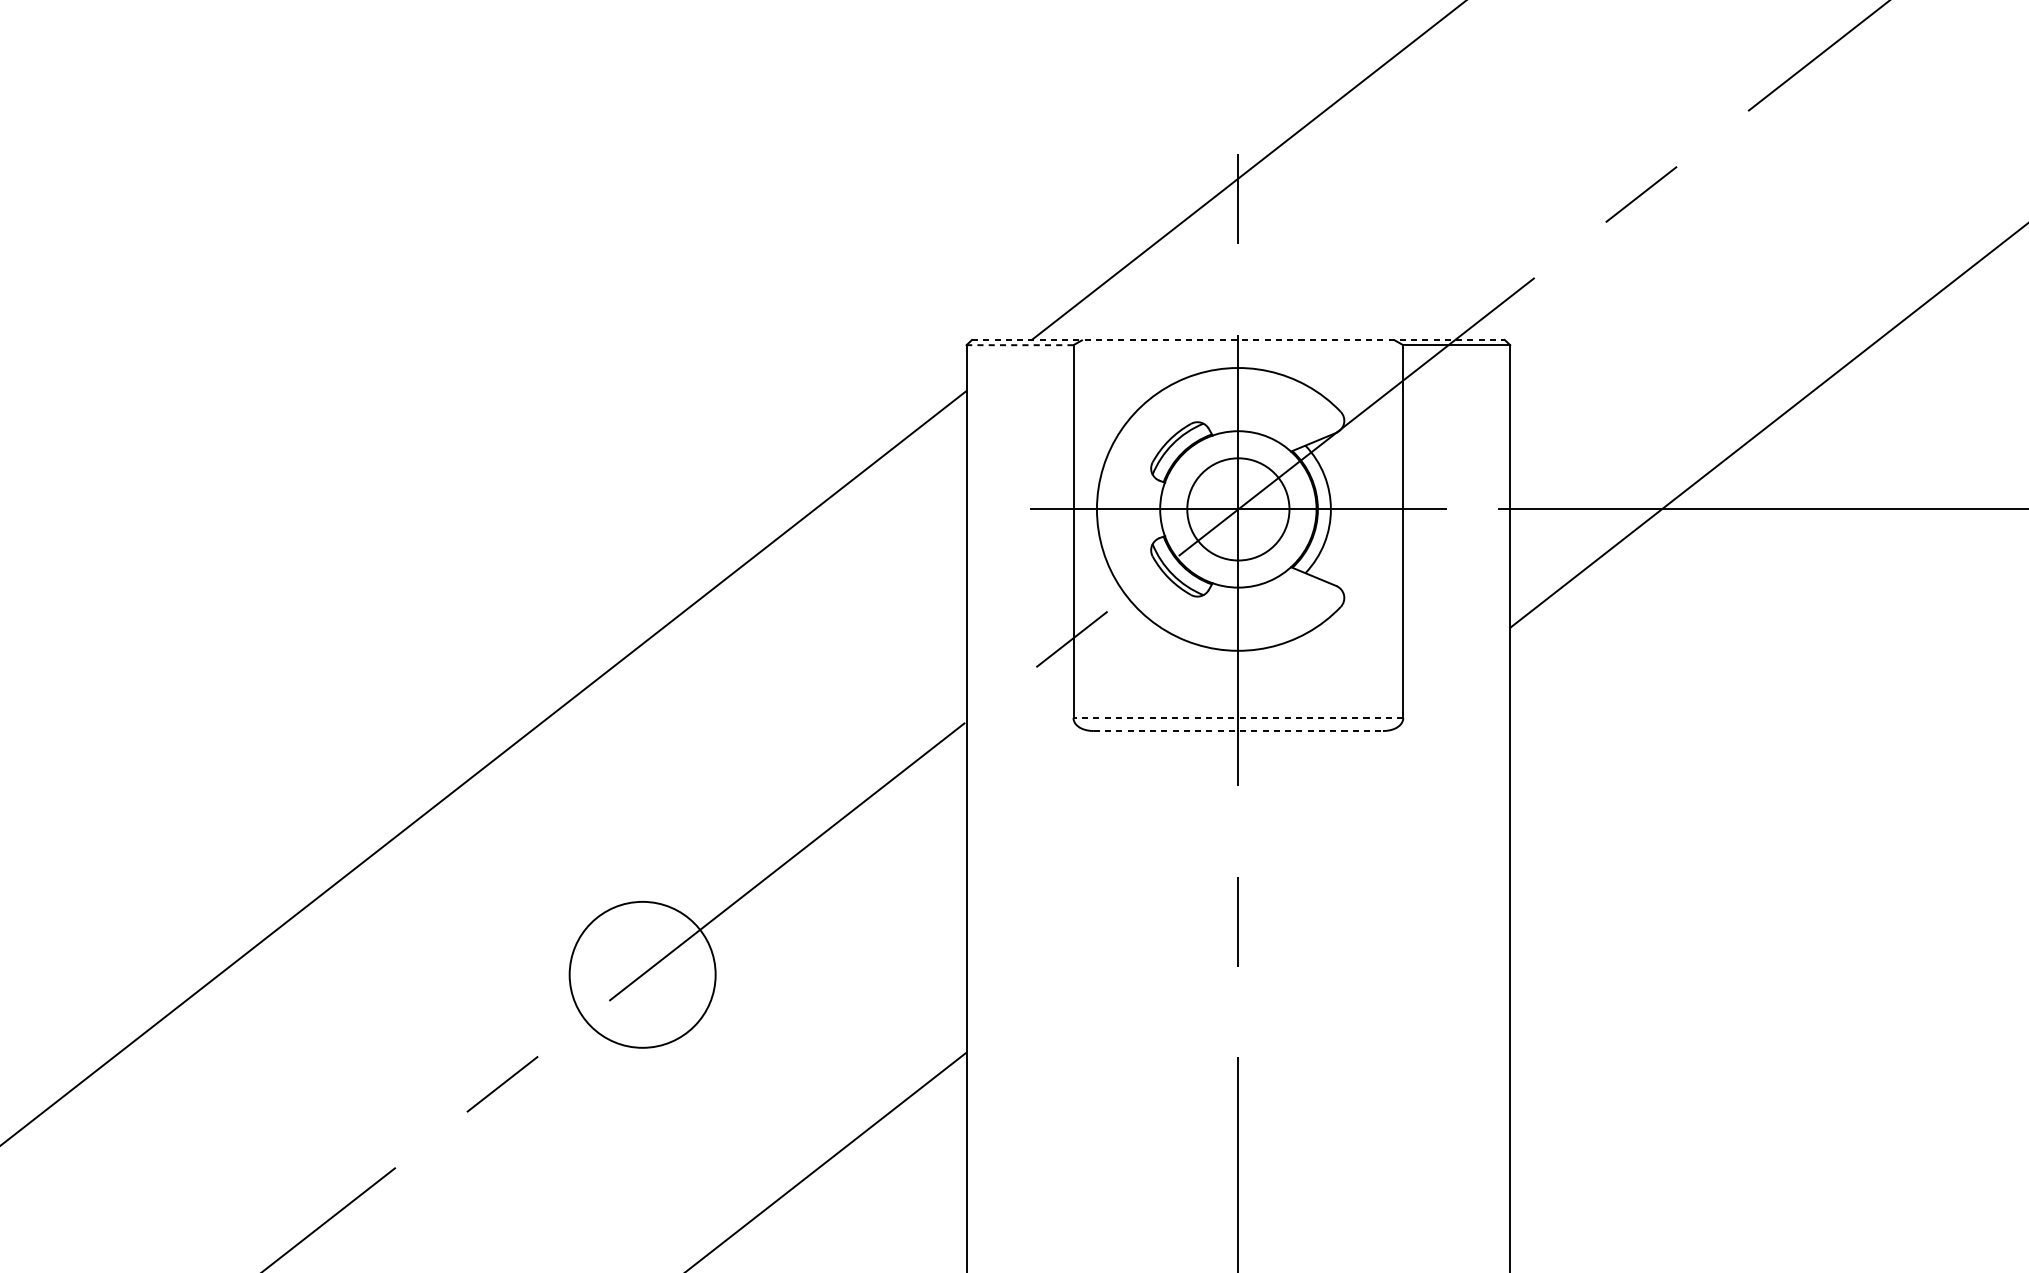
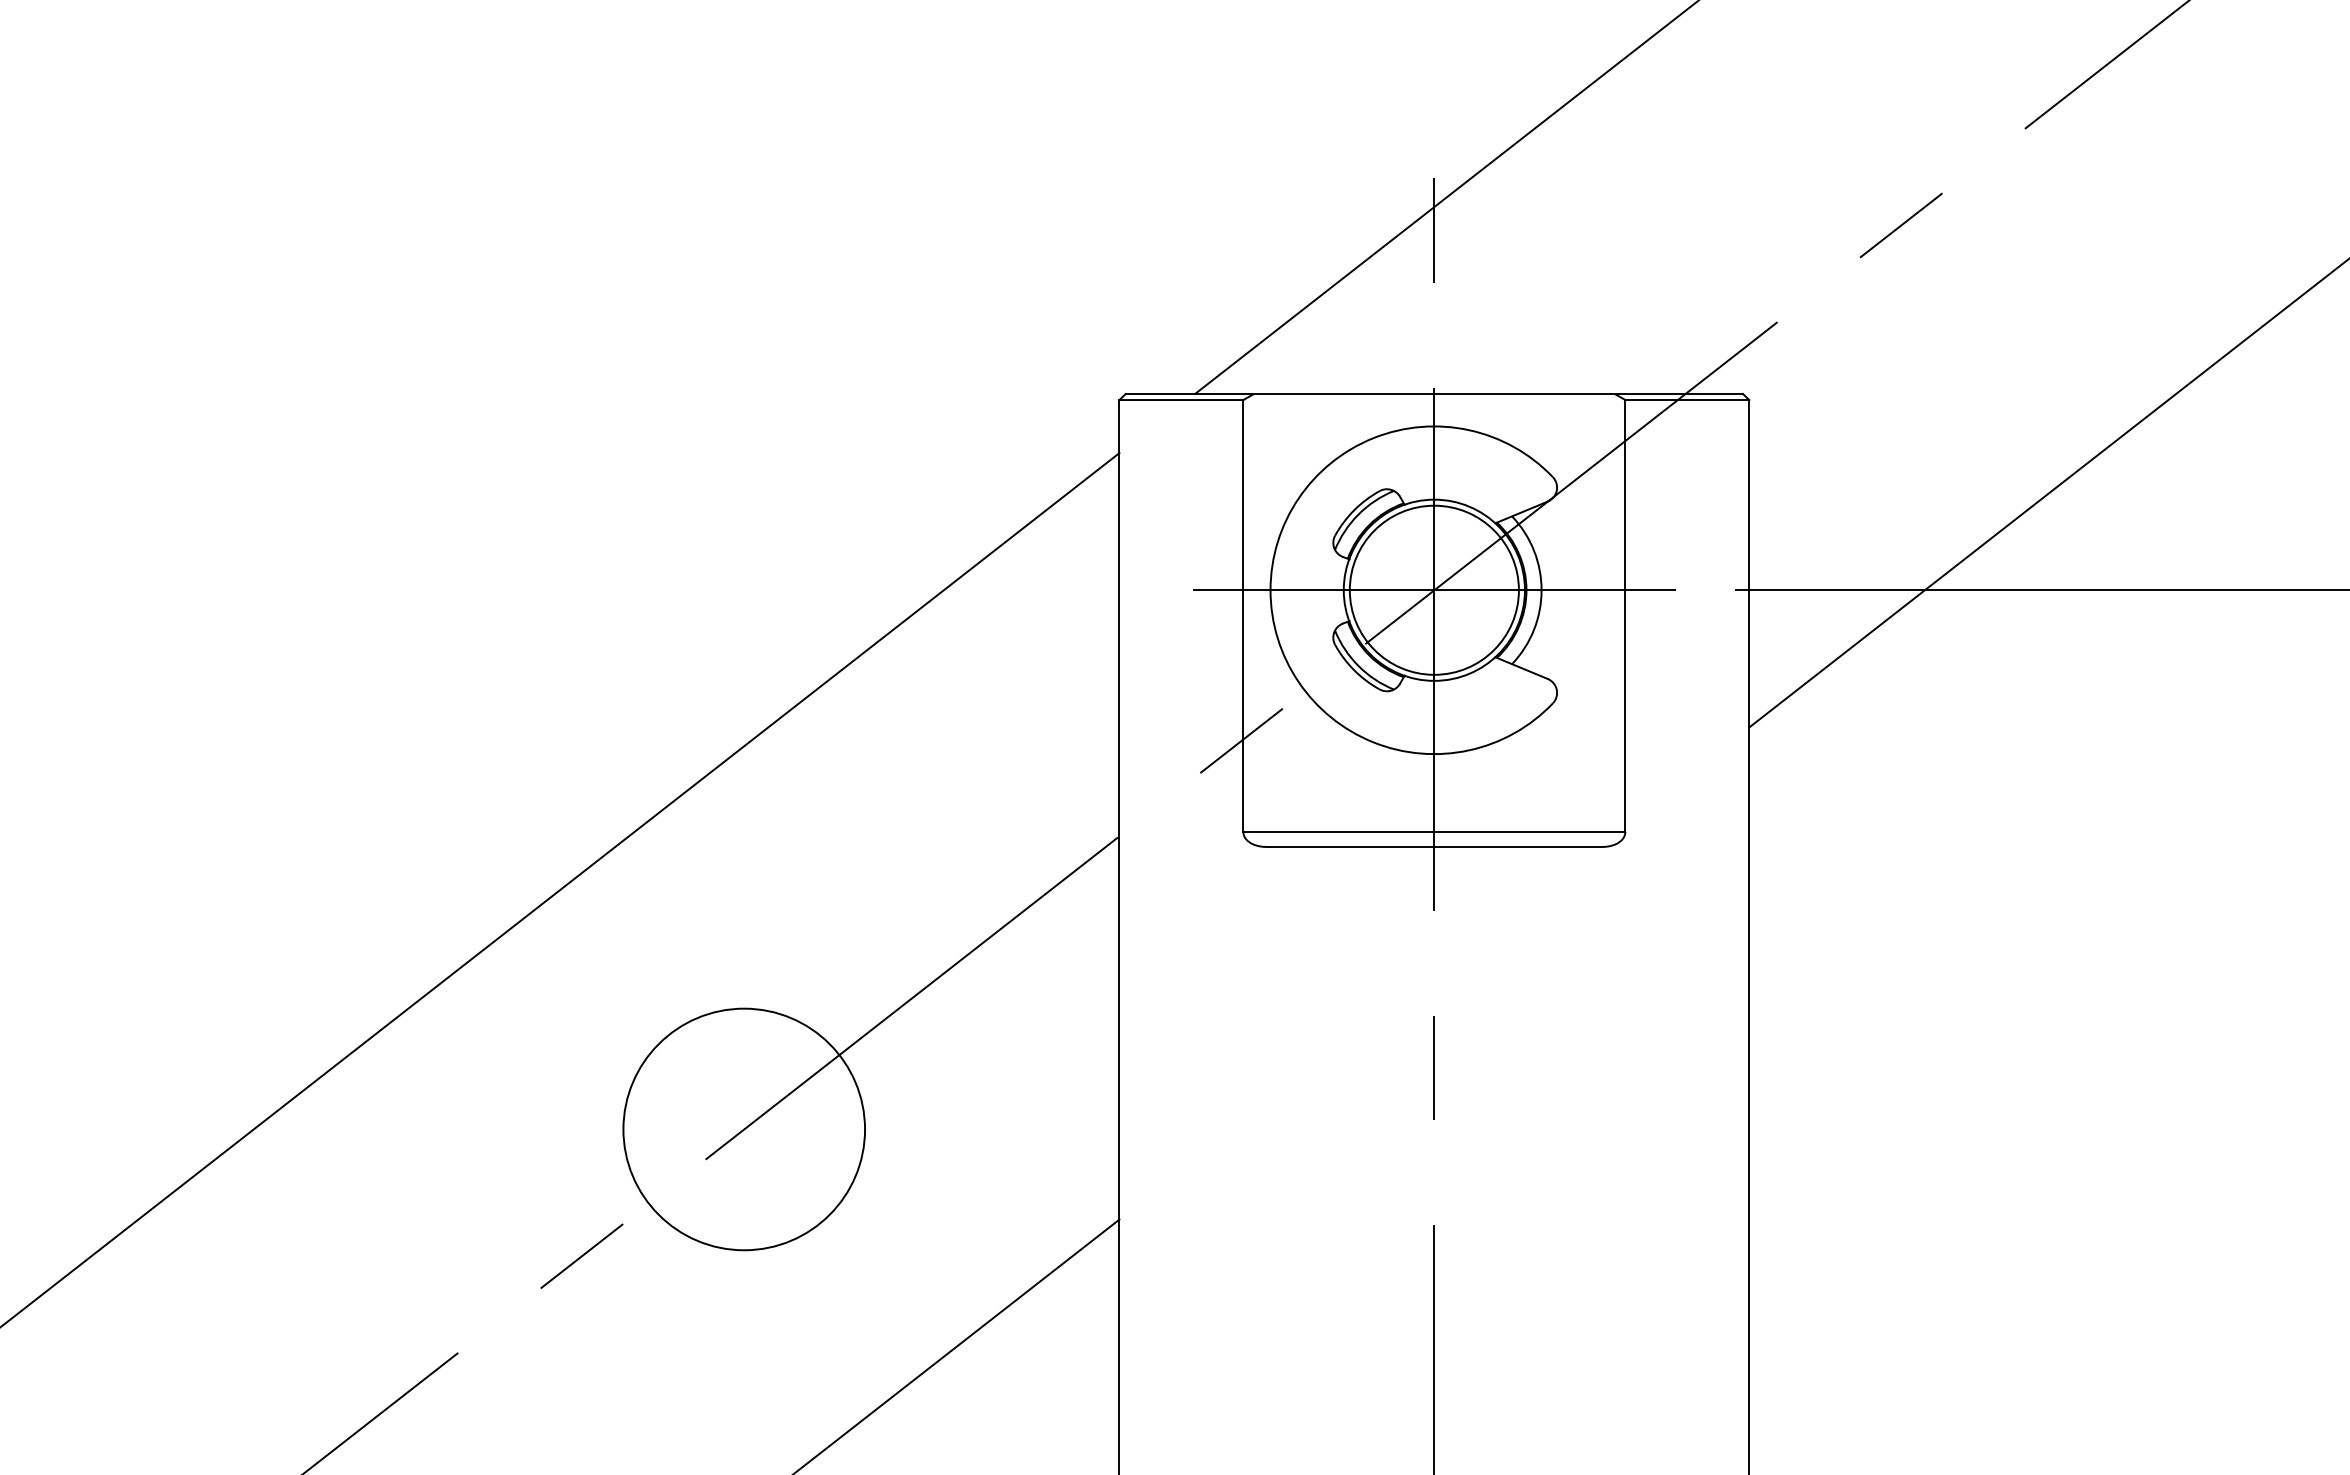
line: (1238, 339) -> (1434, 393), dashed -> solid
line: (1020, 345) -> (1181, 400), dashed -> solid
circle: (1237, 508) -> (1433, 589), size x1.43
line: (1237, 717) -> (1433, 831), dashed -> solid
line: (1238, 730) -> (1434, 846), dashed -> solid
circle: (642, 974) -> (744, 1129), size x1.43

